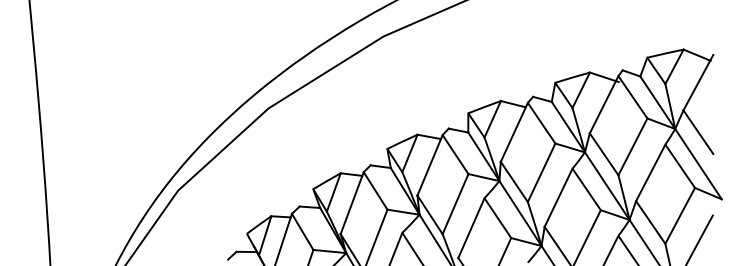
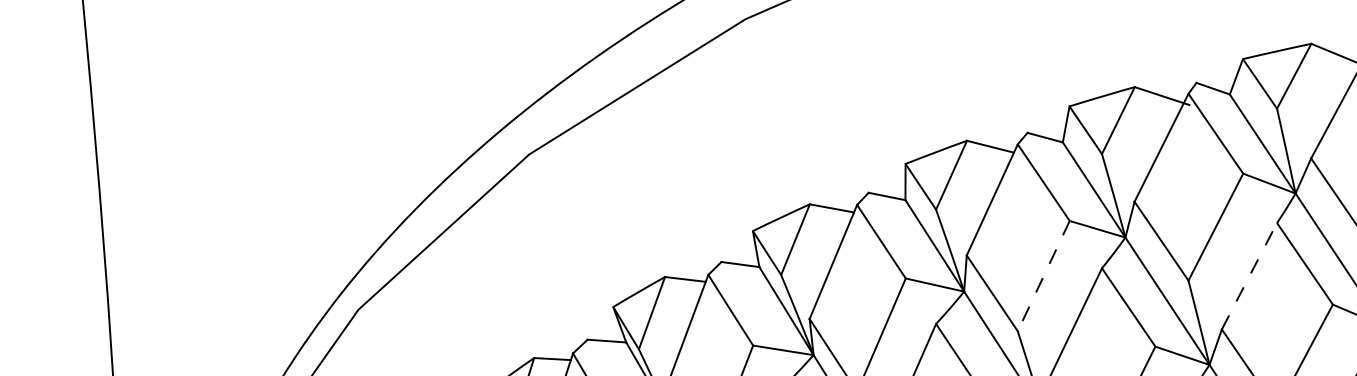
line: (650, 172) -> (1248, 275), solid -> dashed
line: (541, 173) -> (1043, 277), solid -> dashed

